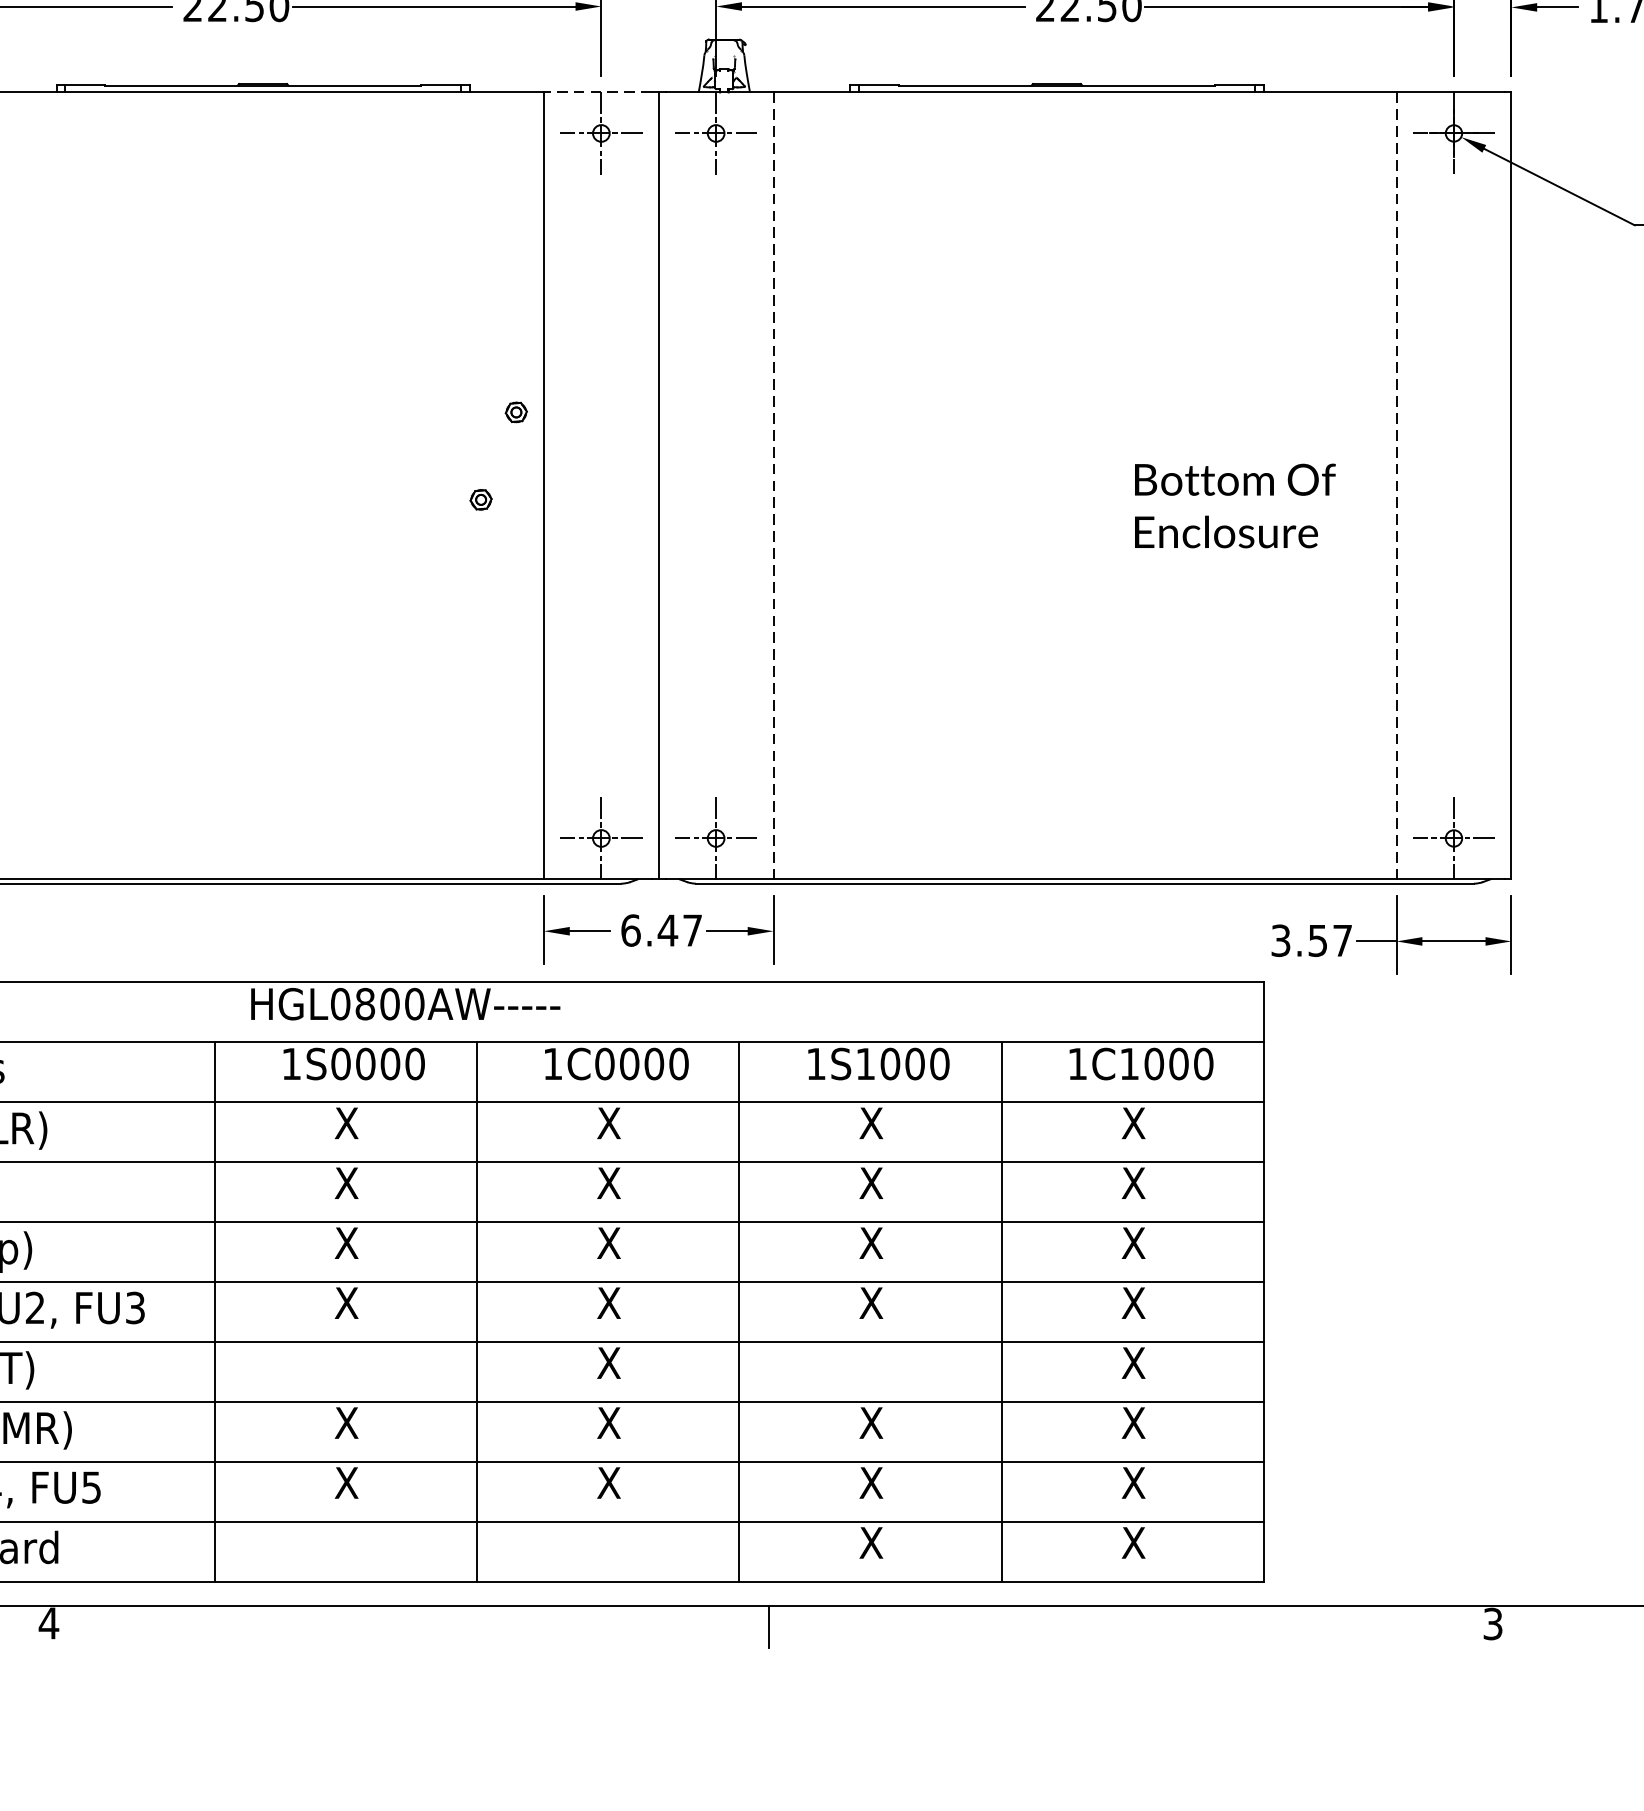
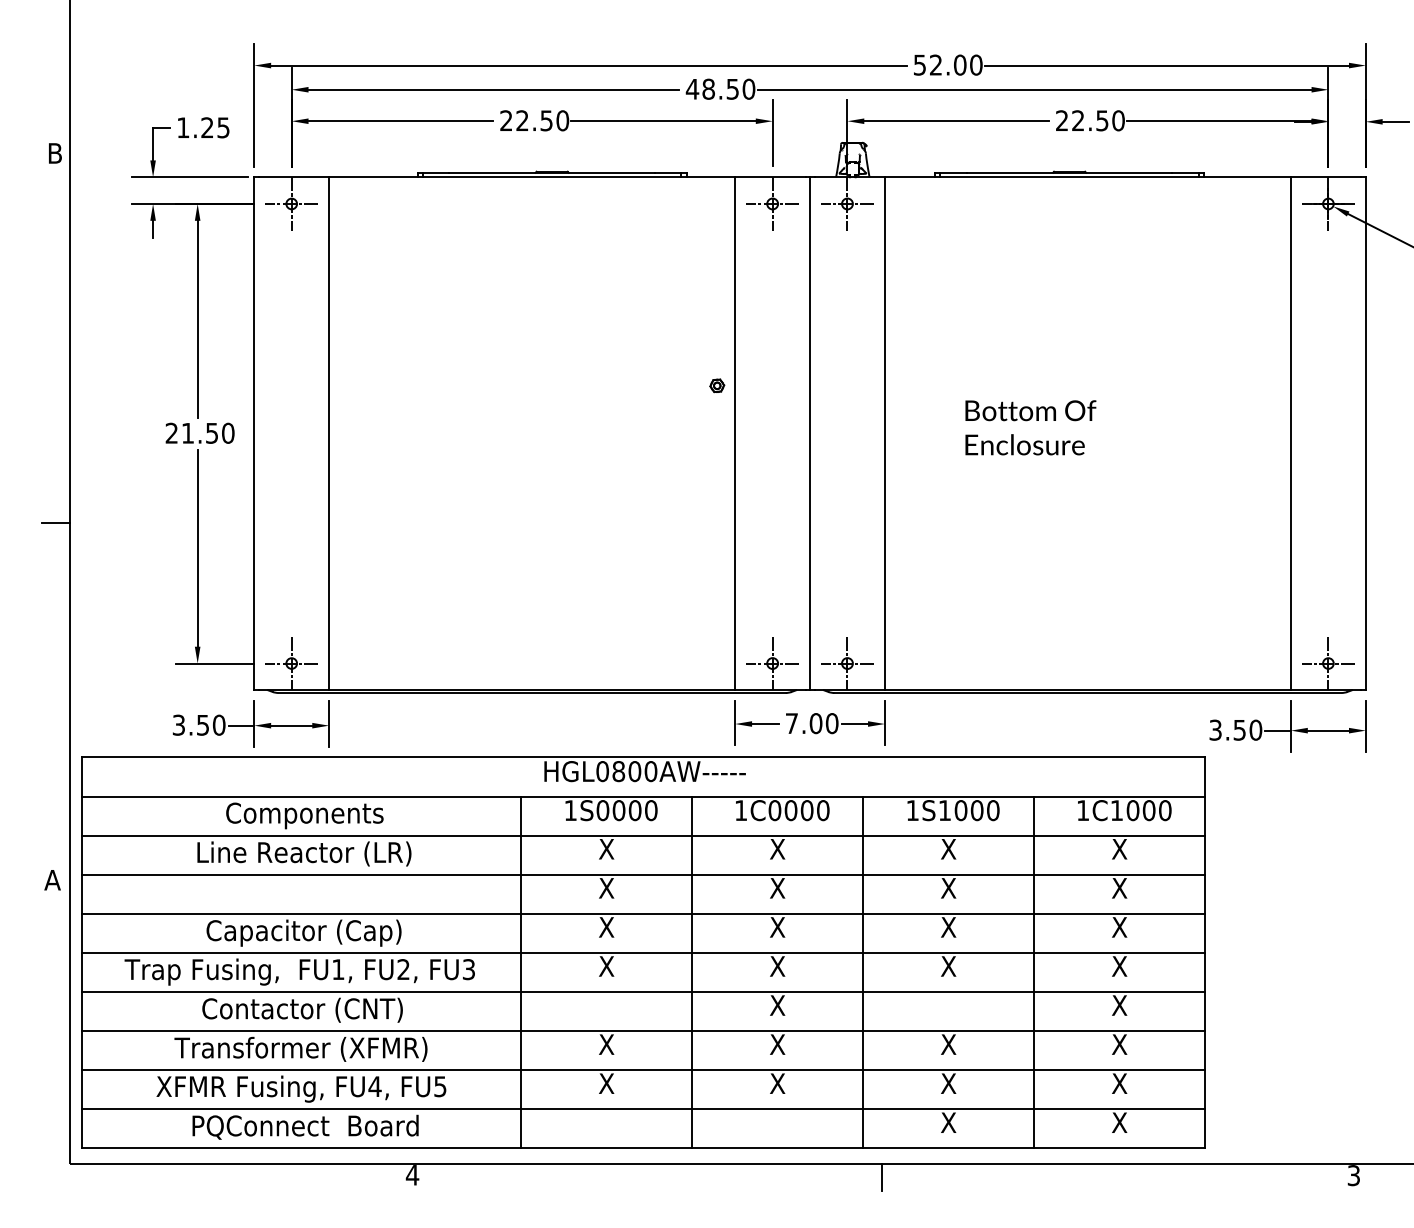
line: (596, 92) -> (769, 177), dashed -> solid
line: (772, 485) -> (884, 433), dashed -> solid
line: (1397, 485) -> (1291, 433), dashed -> solid
part: (481, 499) -> (694, 442), removed
text: (1234, 505) -> (1030, 427), moved
text: (660, 930) -> (811, 723), 6.47 -> 7.00
text: (1342, 939) -> (1255, 729), 3.57 -> 3.50

